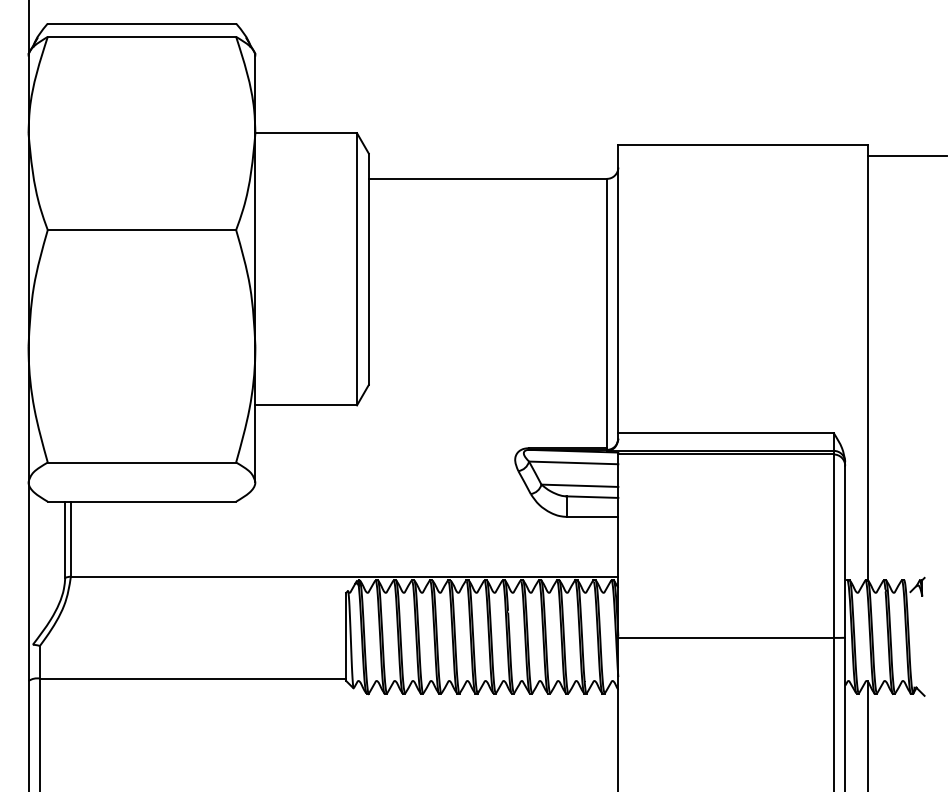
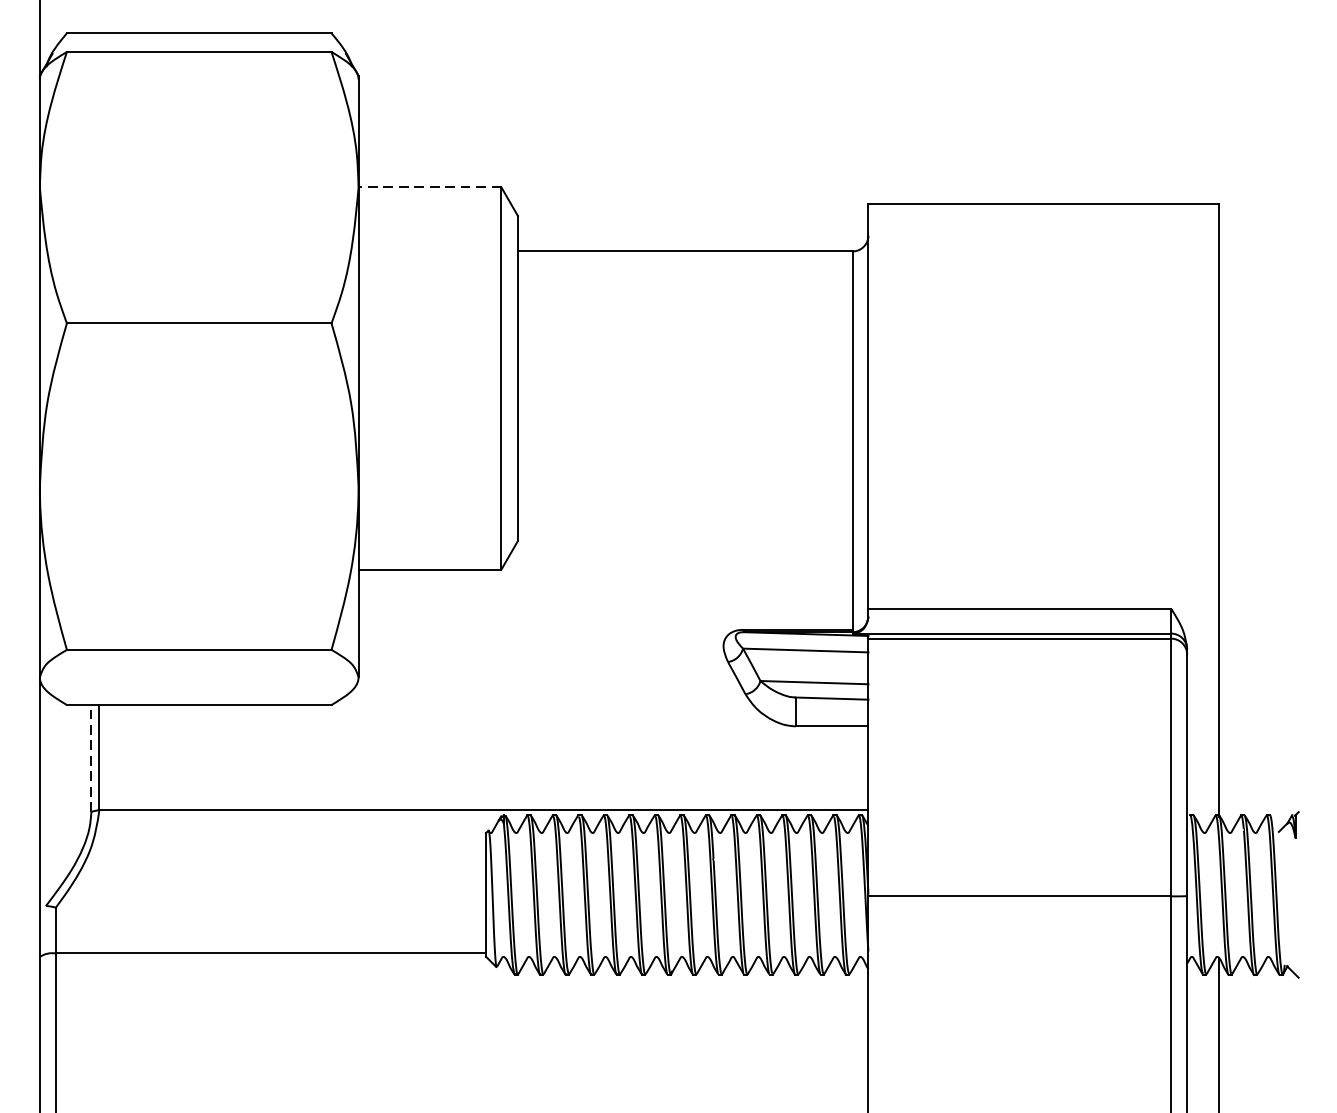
line: (306, 133) -> (430, 187), solid -> dashed
line: (907, 156) -> (1274, 220), removed
line: (65, 539) -> (91, 758), solid -> dashed

